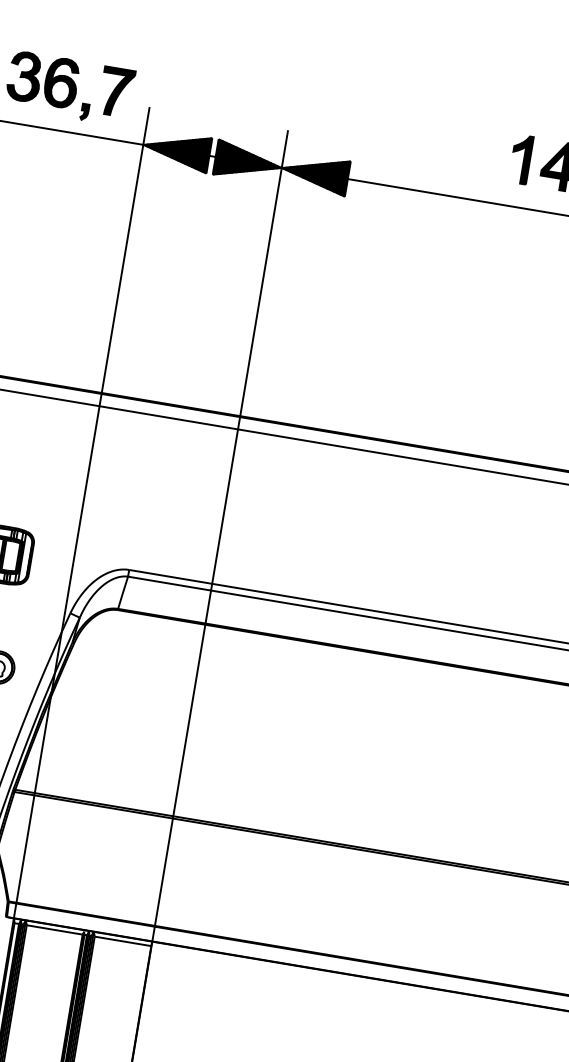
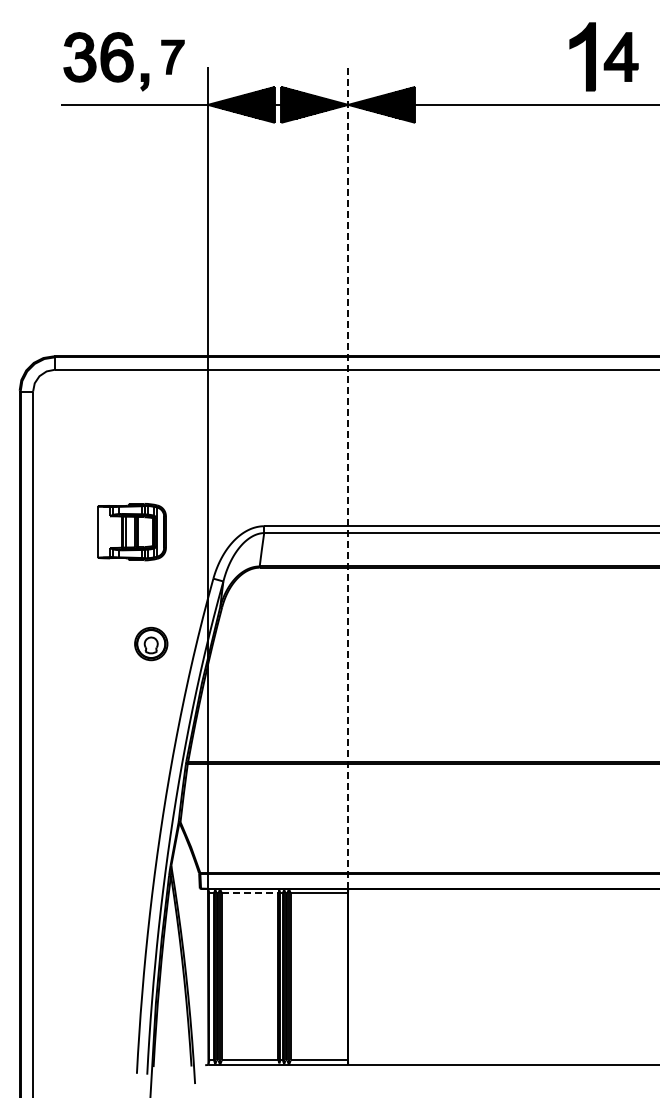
part: (116, 91) -> (172, 56), size x0.7
part: (520, 158) -> (582, 56), size x1.4
line: (220, 535) -> (348, 477), solid -> dashed
line: (55, 930) -> (250, 893), solid -> dashed

